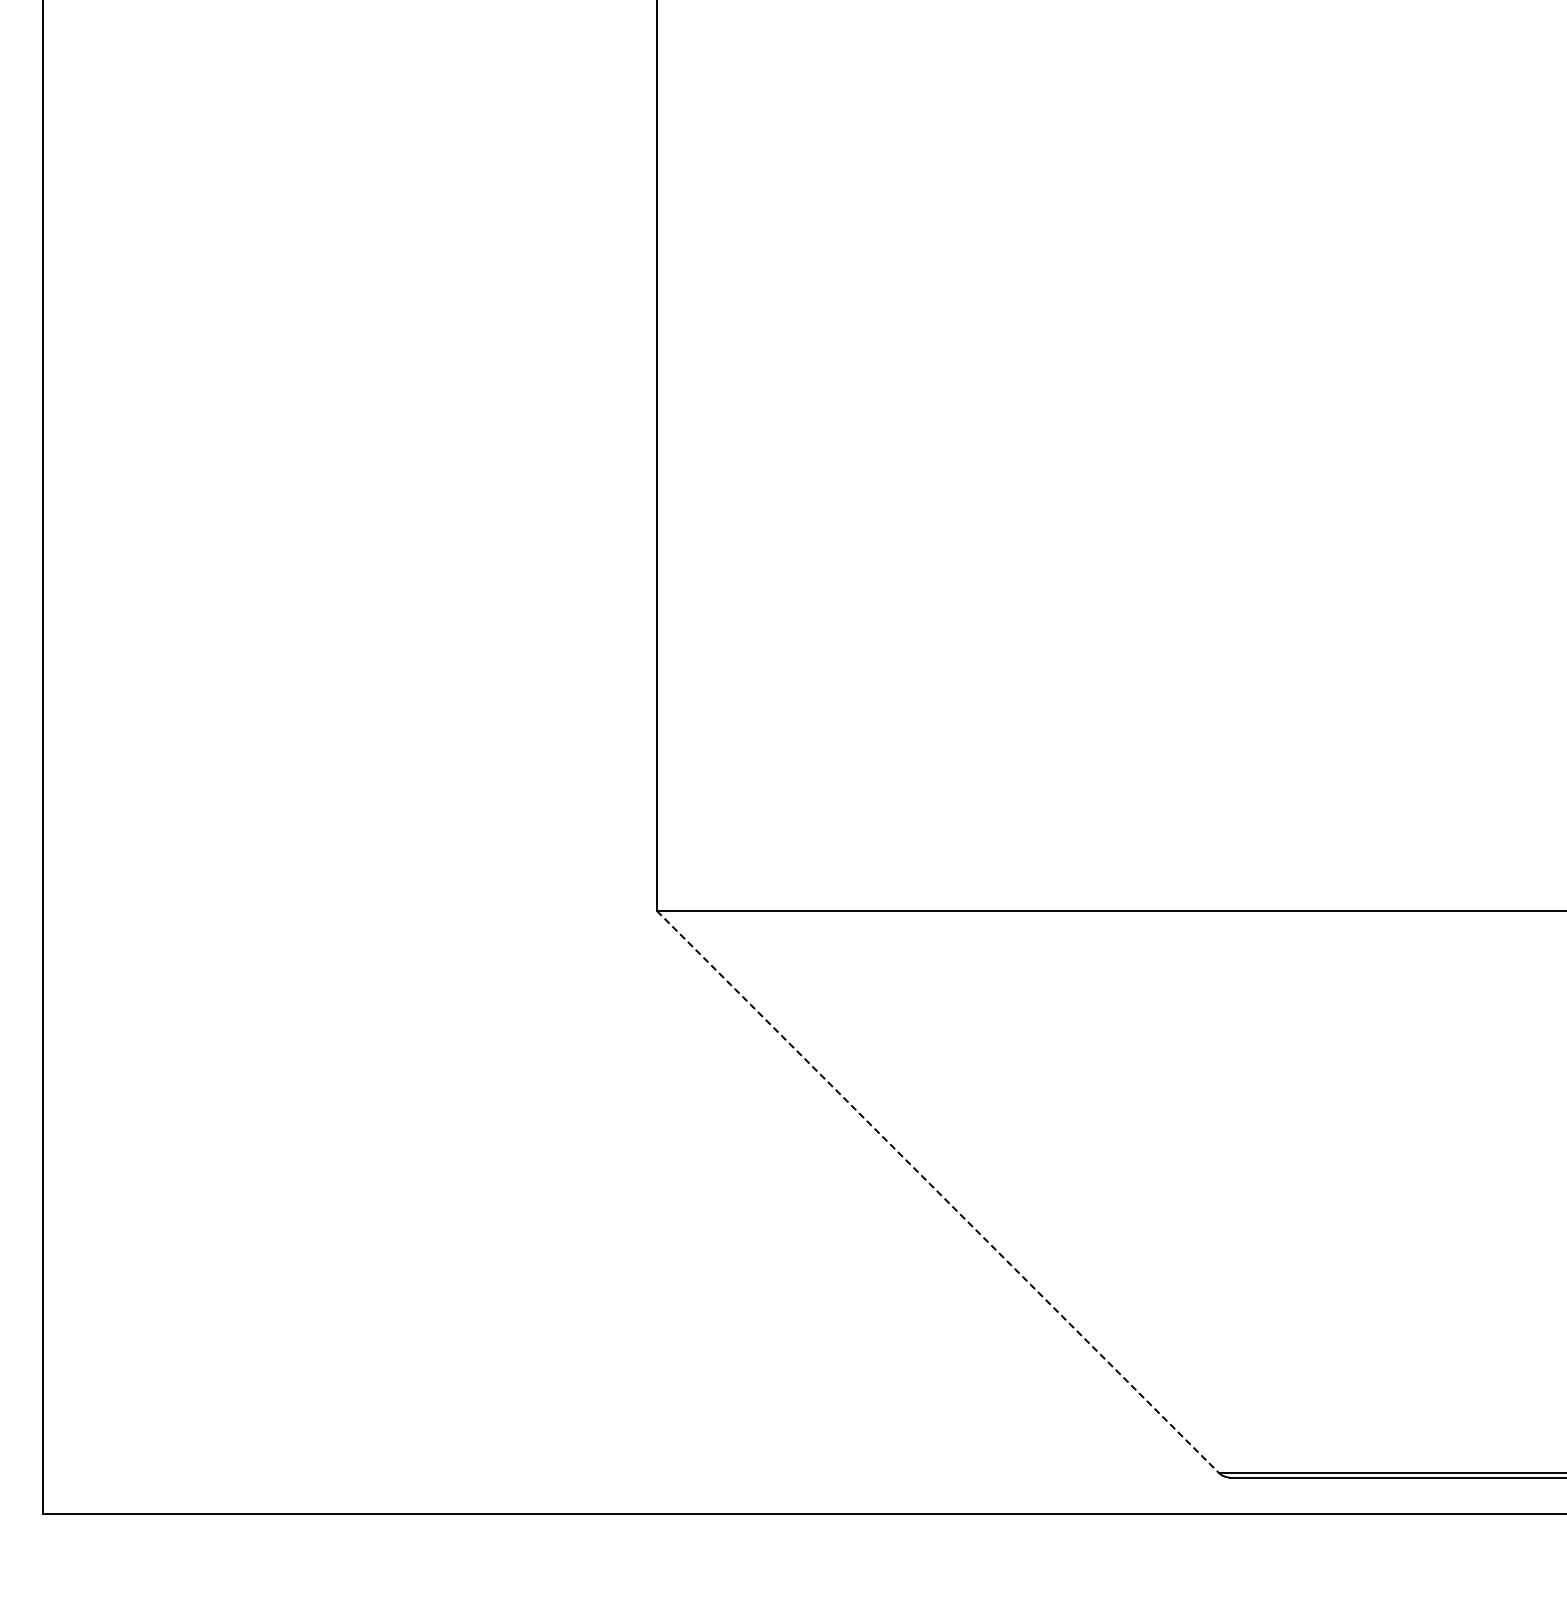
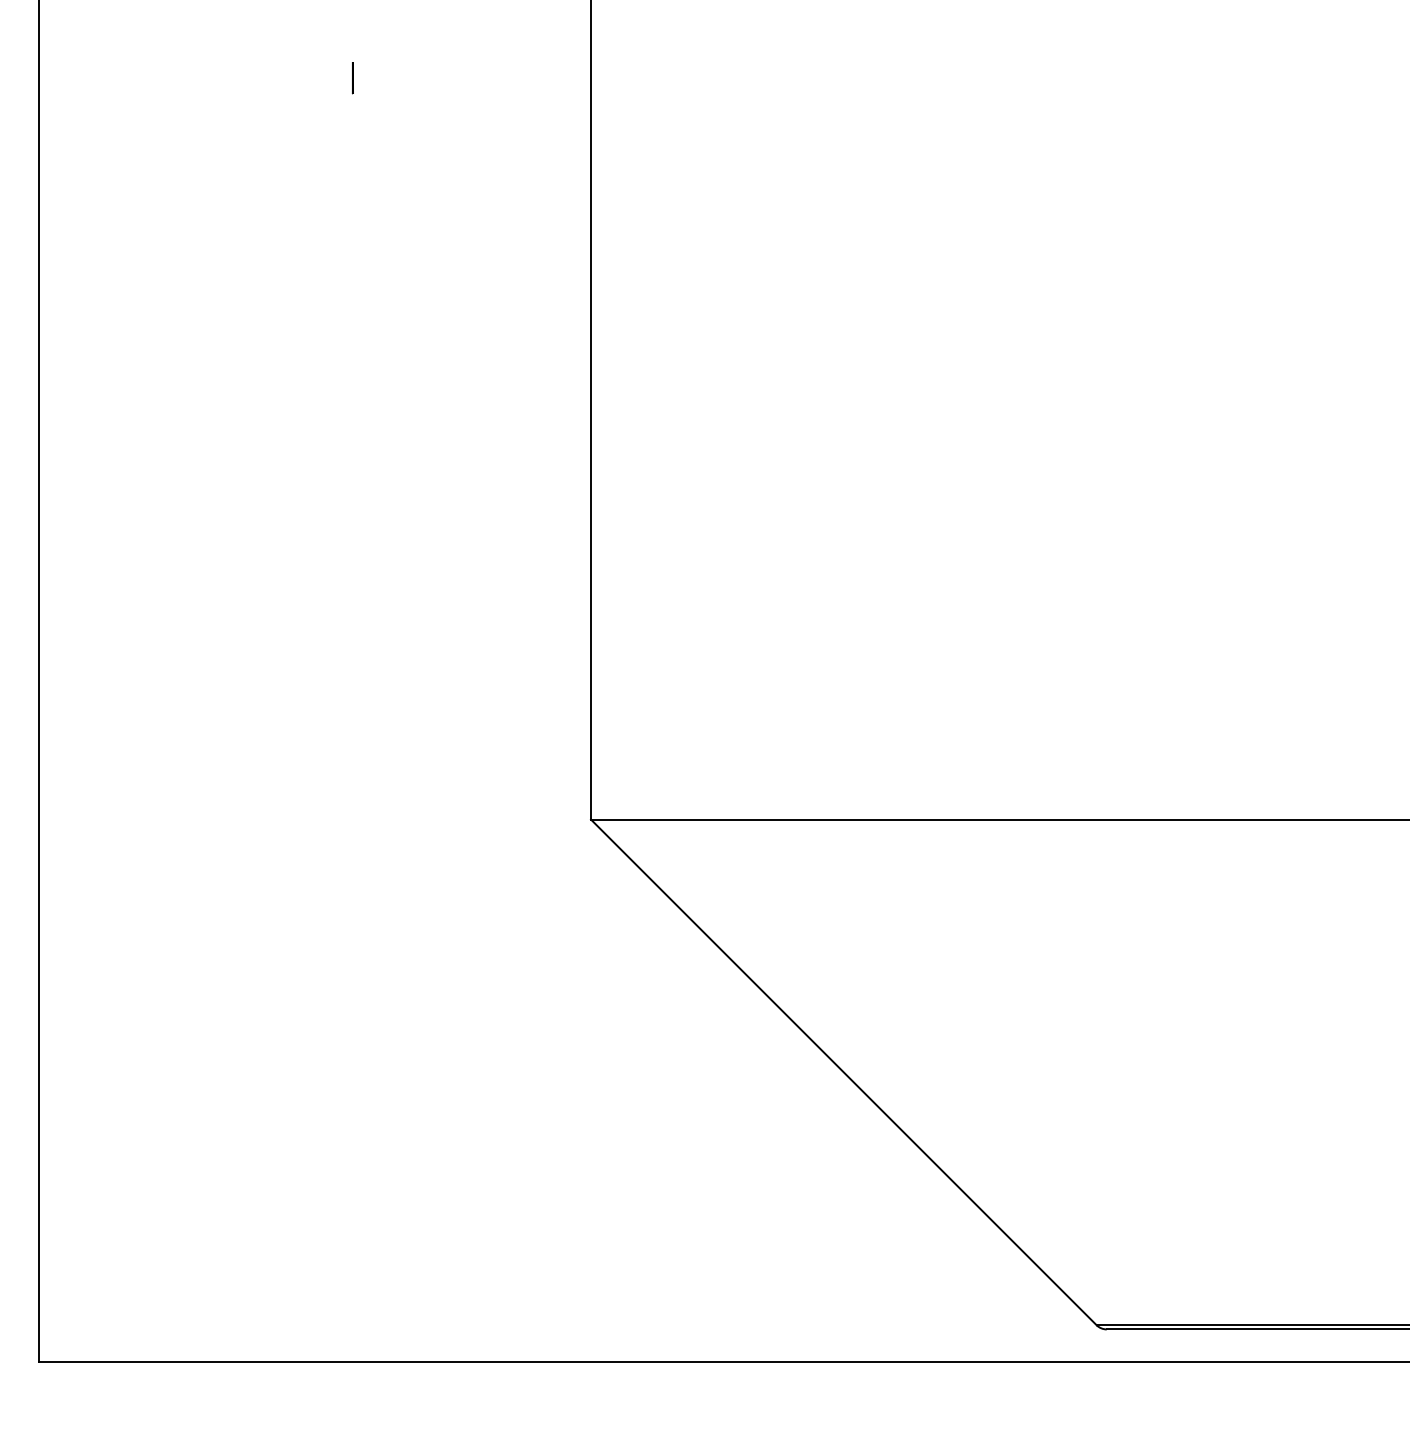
line: (392, 86) -> (353, 77), added
line: (938, 1192) -> (844, 1072), dashed -> solid

